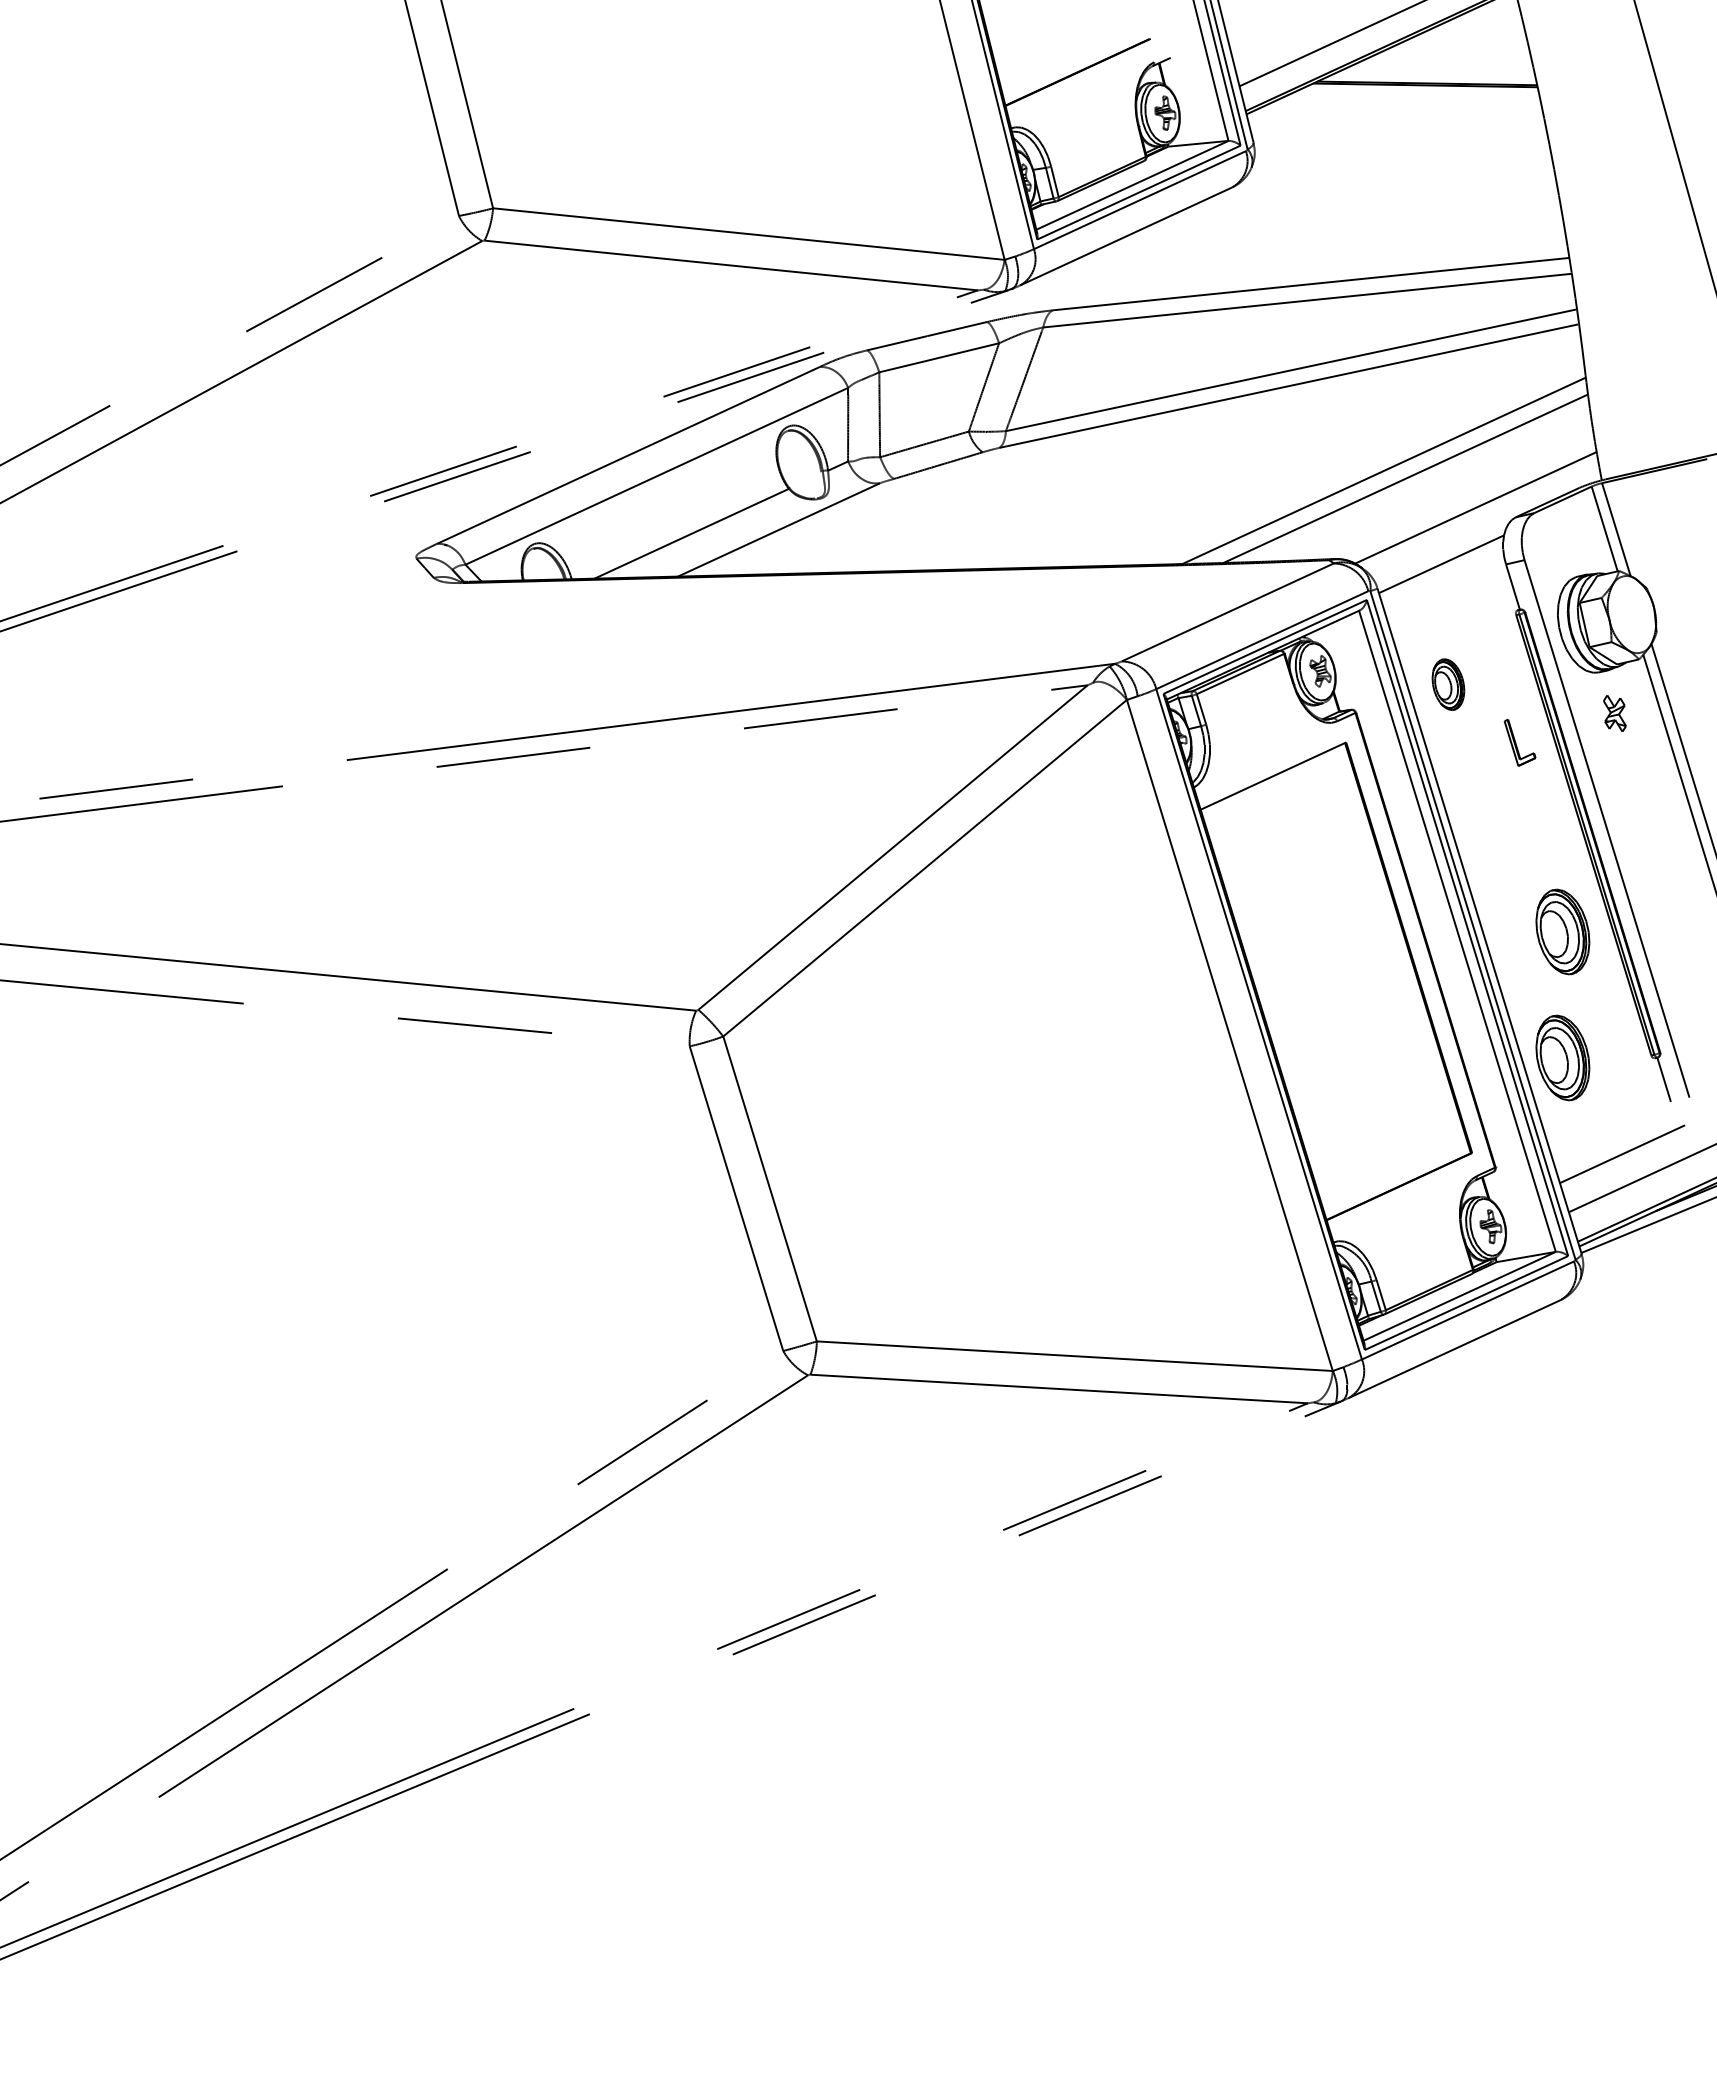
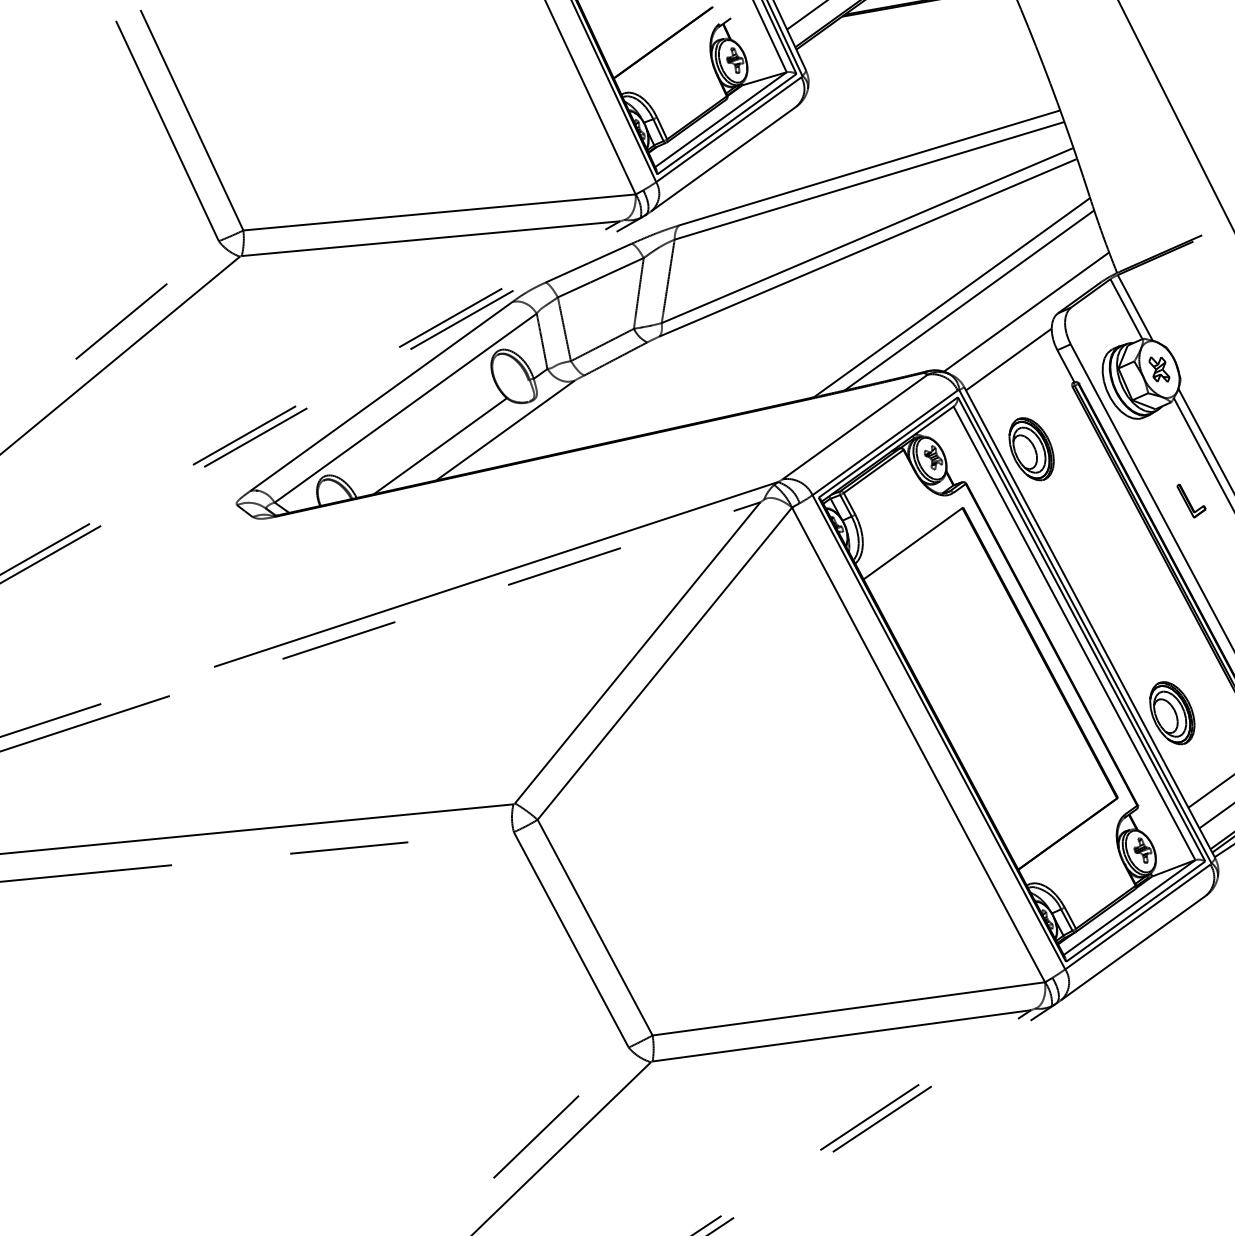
part: (1448, 684) -> (1031, 448), size x1.67
part: (1614, 713) -> (1159, 369), moved
part: (1519, 742) -> (1191, 499), moved
part: (1562, 931) -> (1153, 618), removed

